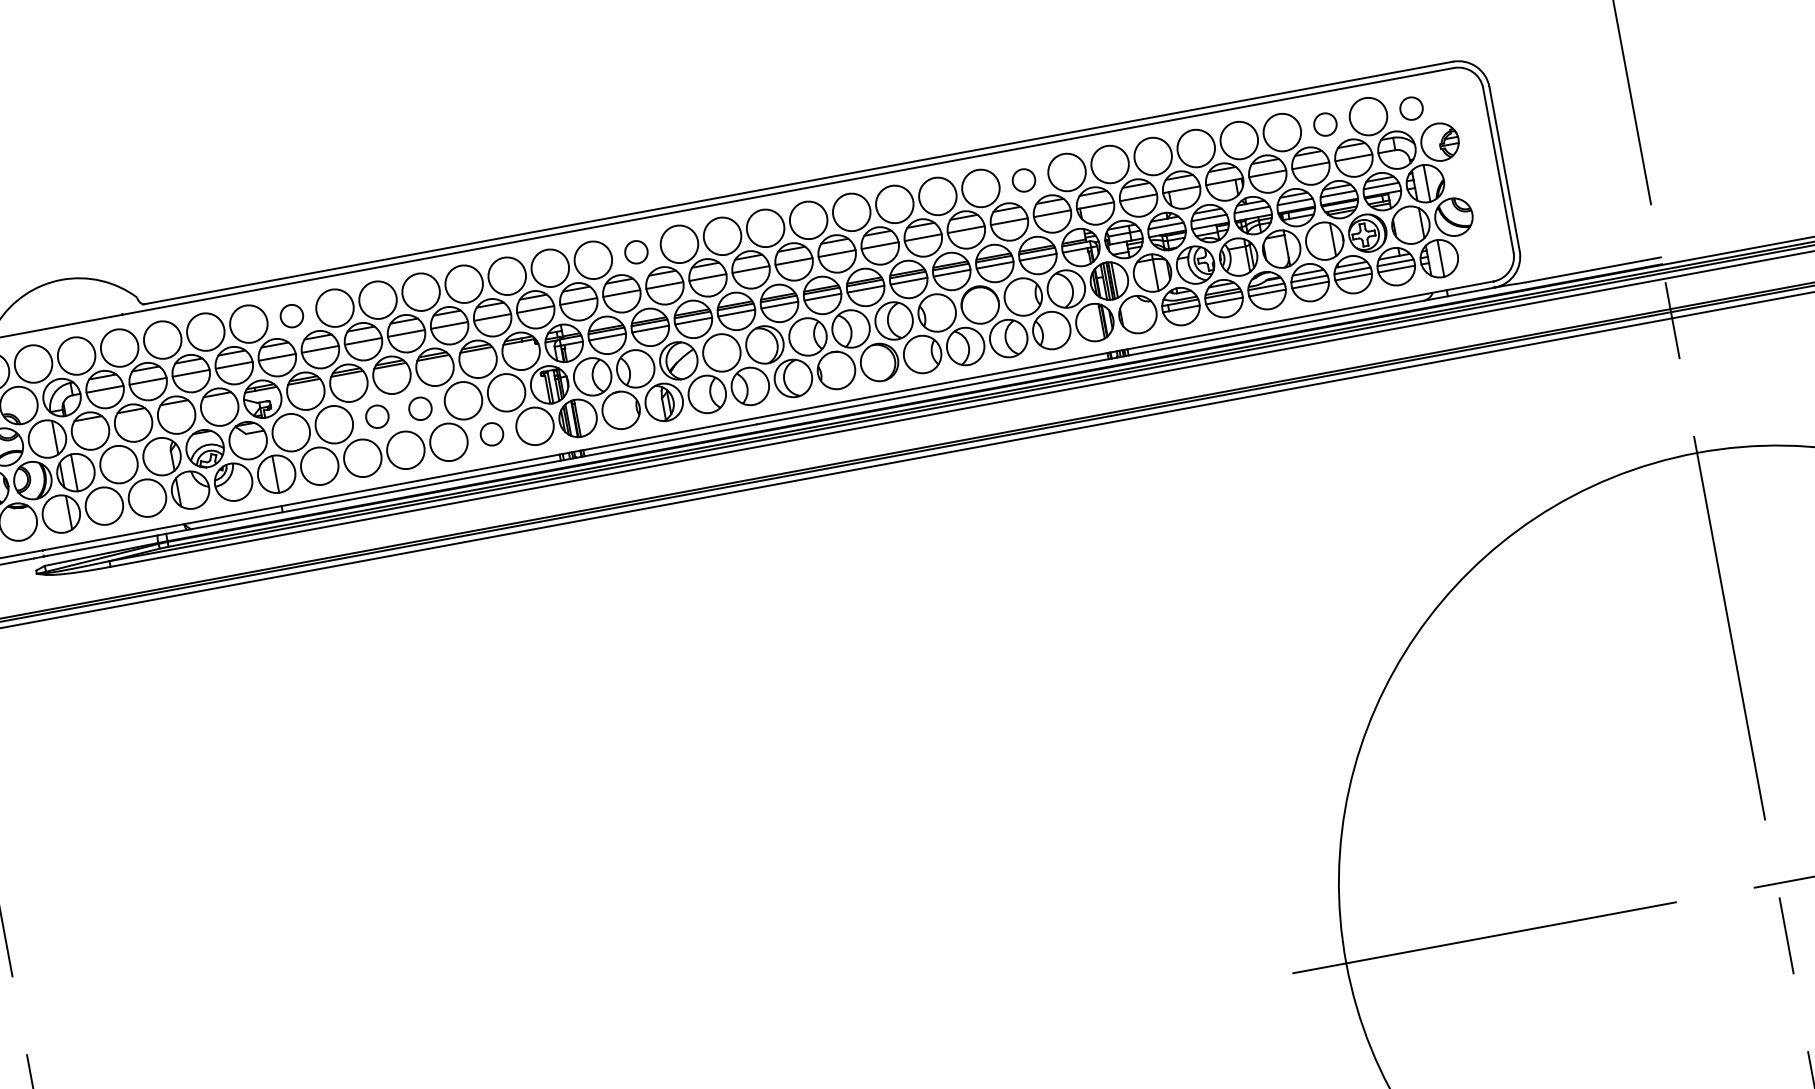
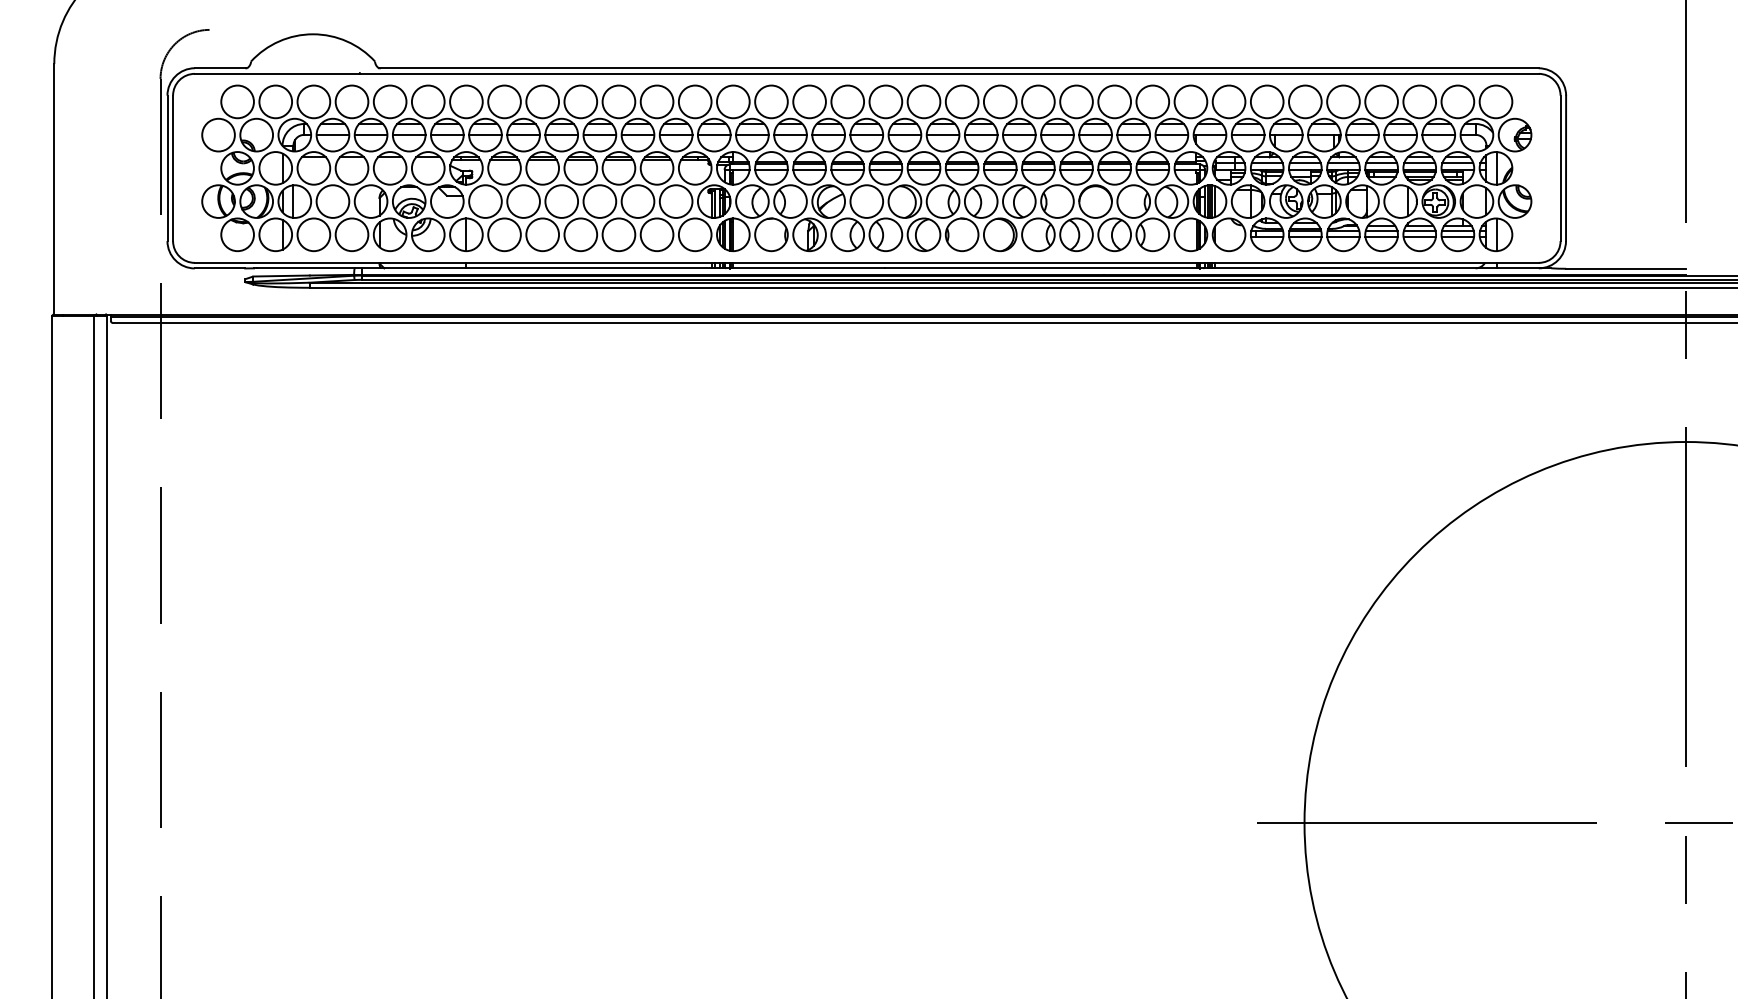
circle: (1410, 108) -> (1495, 101), size x1.67
circle: (1325, 124) -> (1419, 101), size x1.67
circle: (1023, 180) -> (1152, 101), size x1.67
circle: (636, 251) -> (809, 101), size x1.67
circle: (291, 315) -> (504, 101), size x1.67
circle: (419, 408) -> (599, 201), size x1.67
circle: (377, 416) -> (561, 201), size x1.67
circle: (491, 434) -> (656, 234), size x1.67

